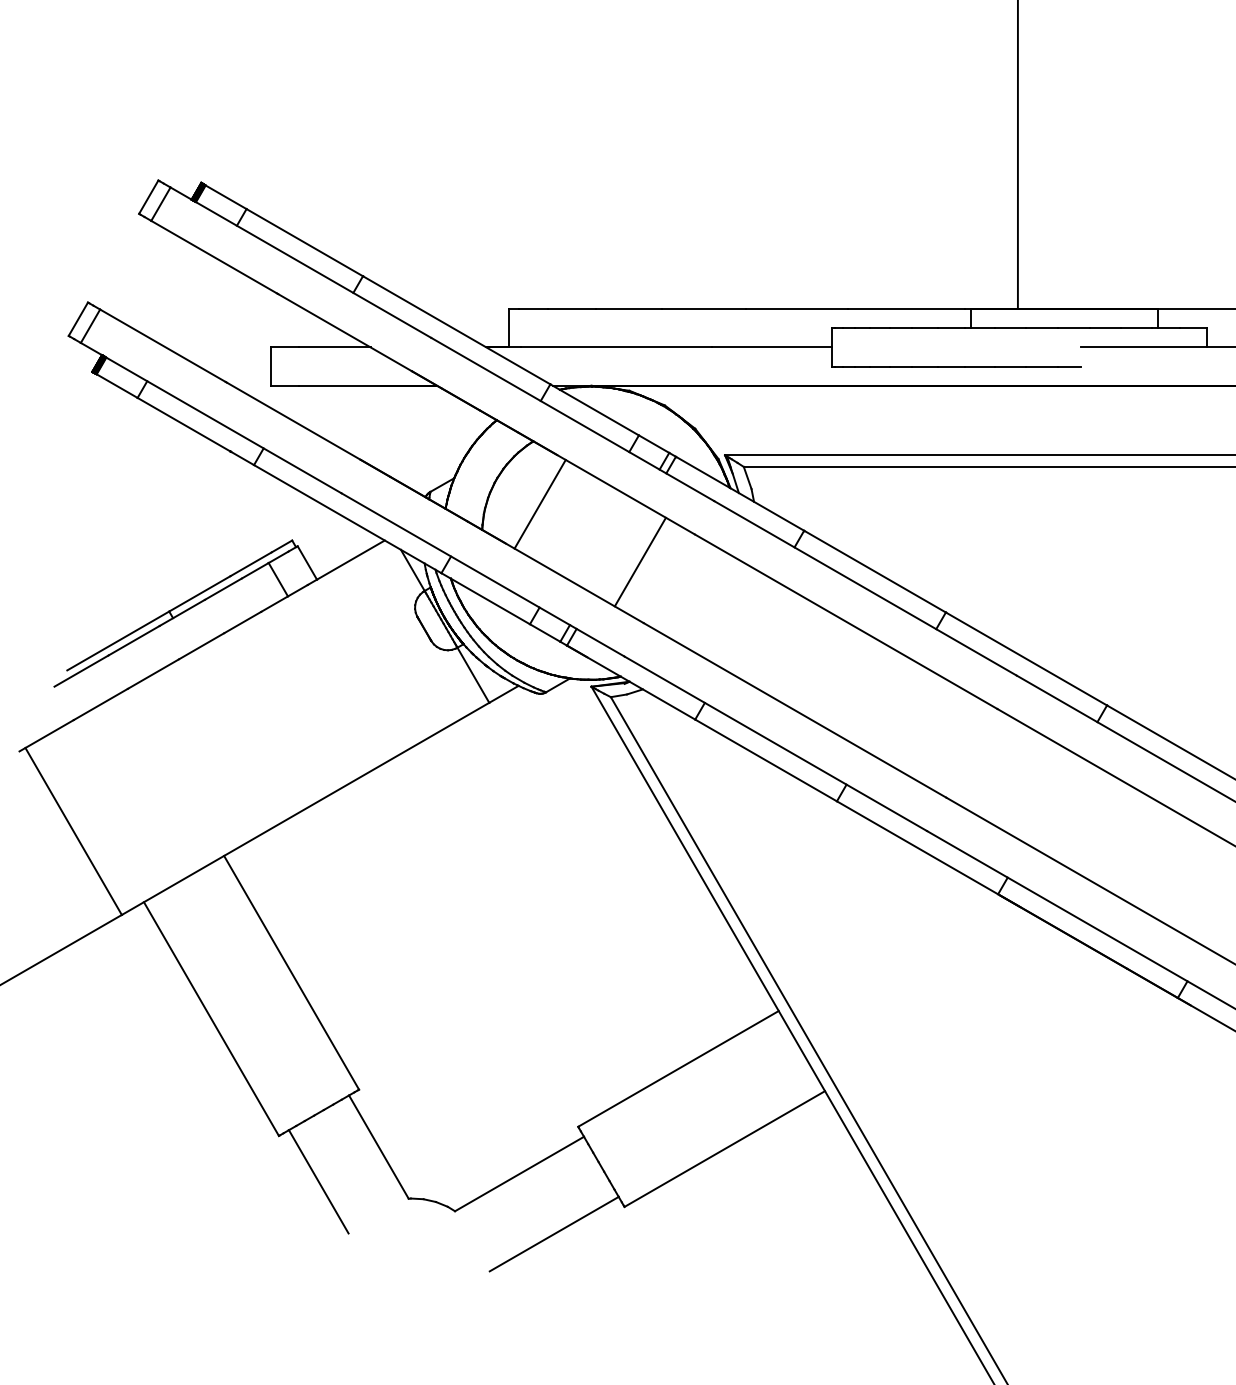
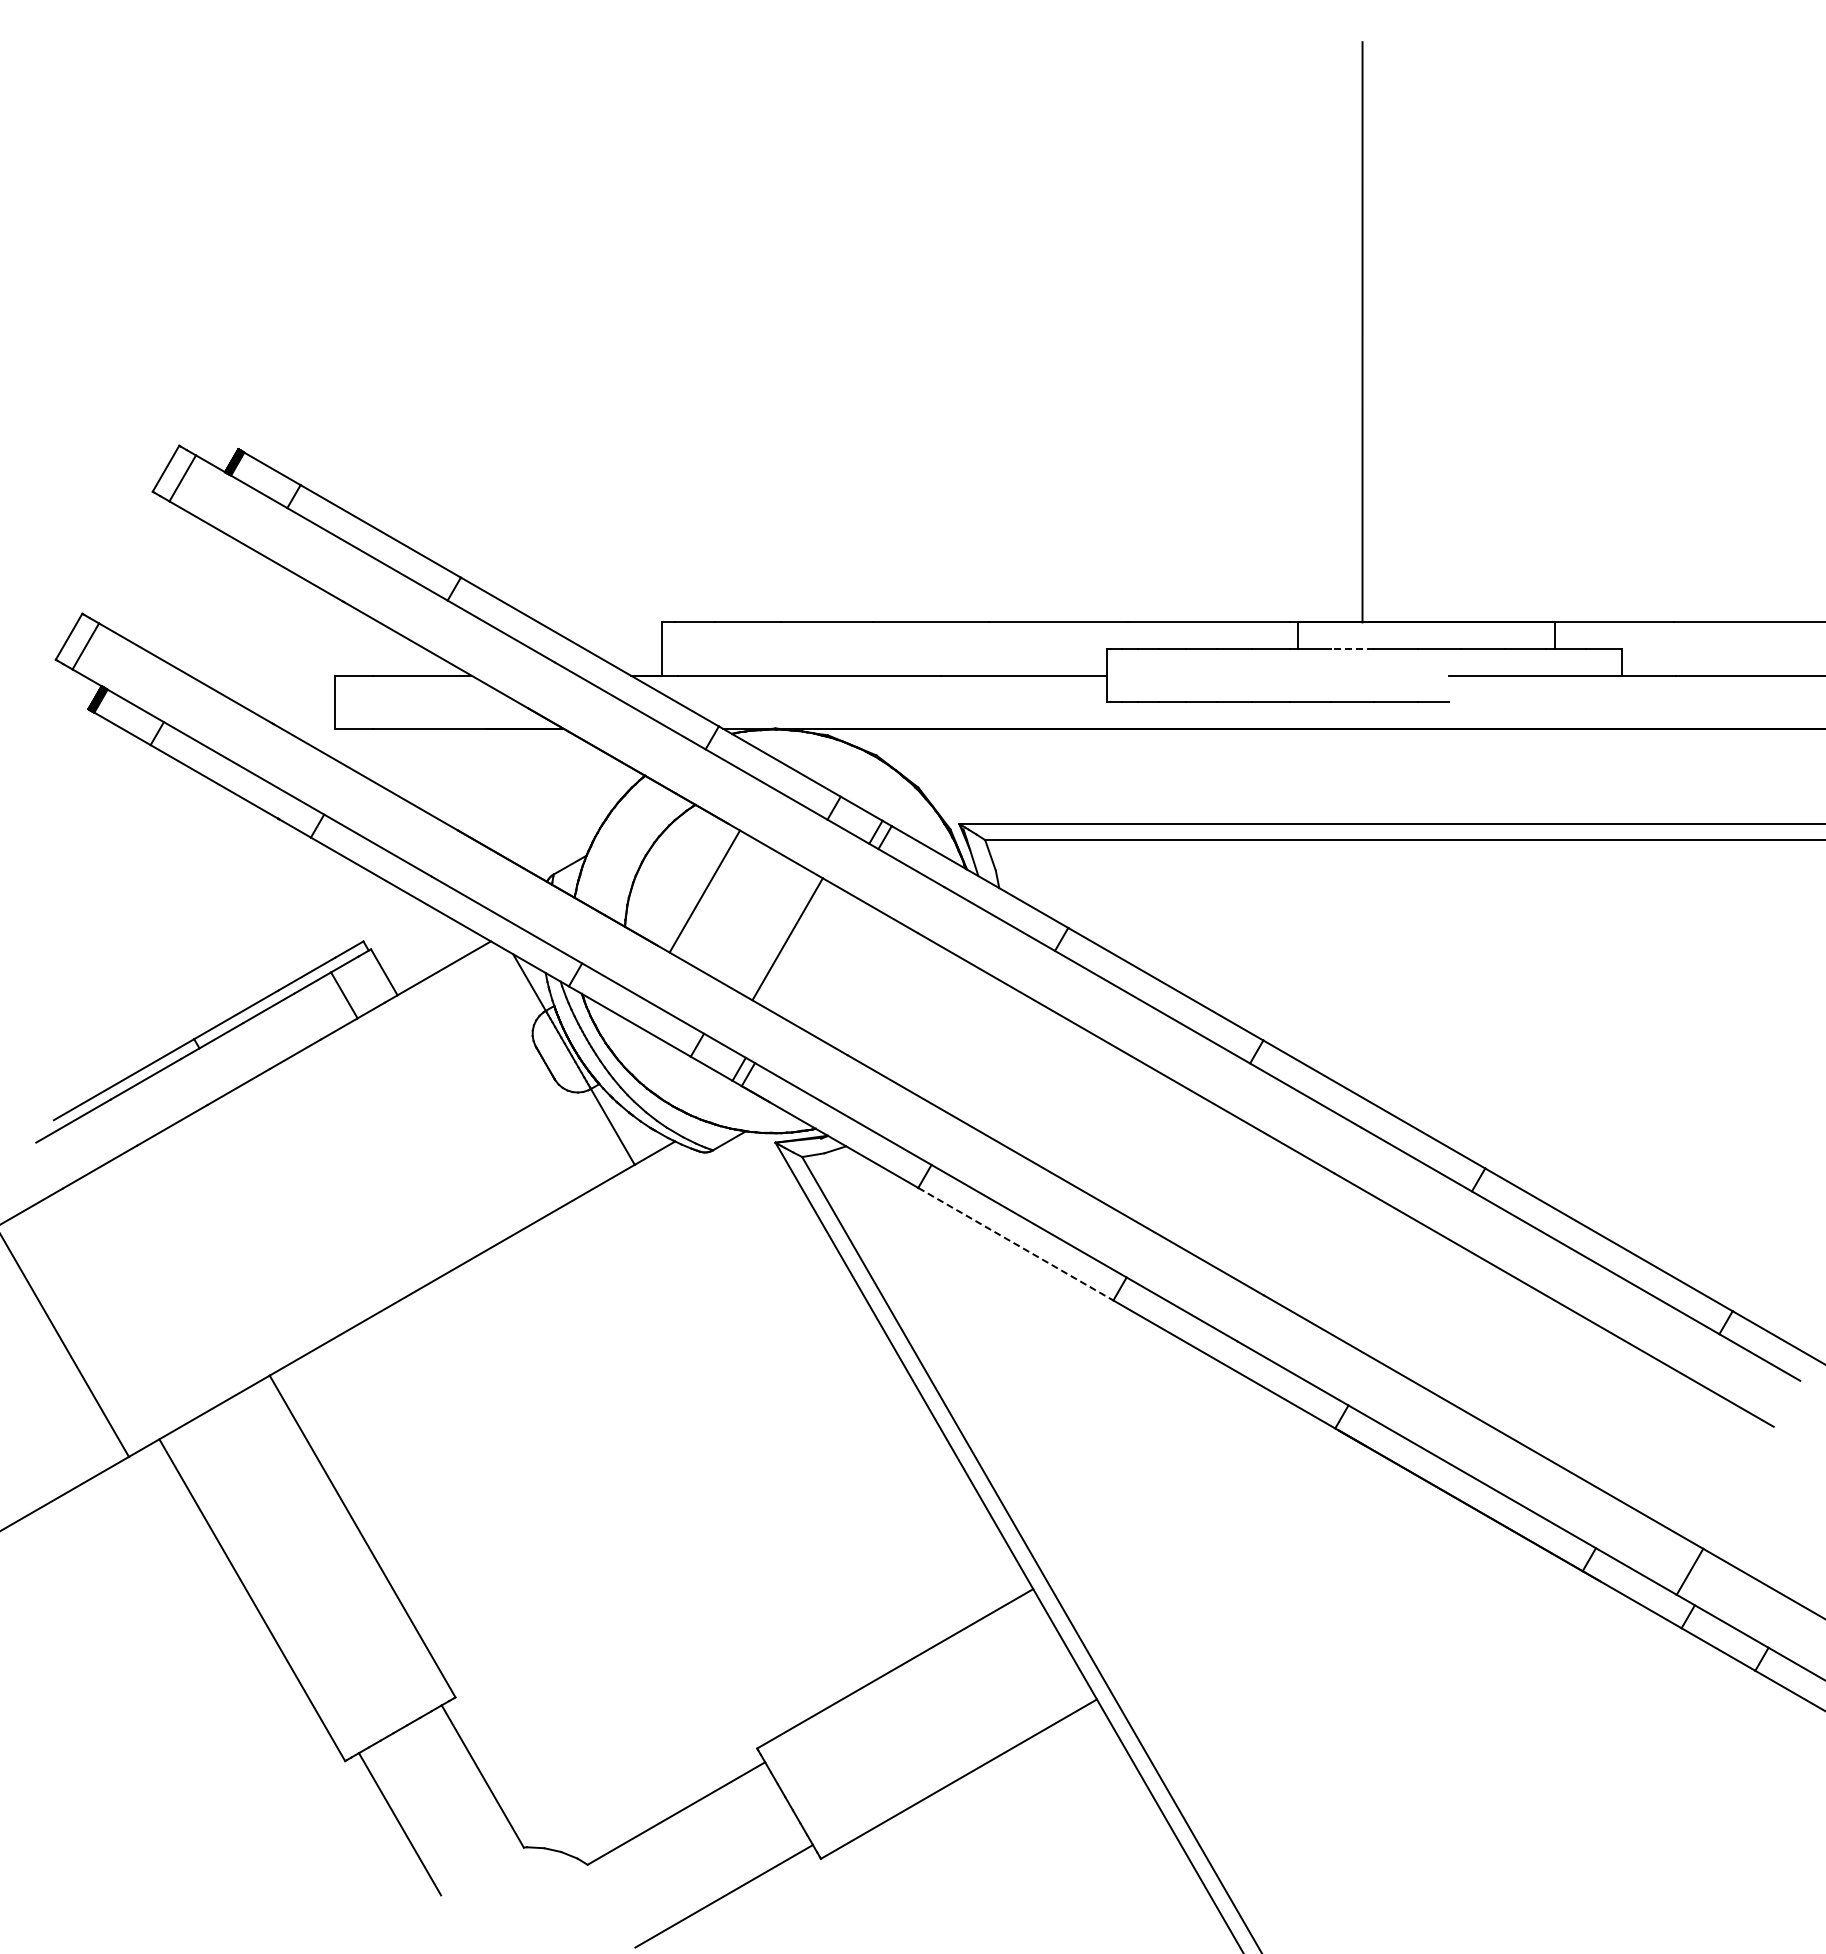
line: (1010, 328) -> (1352, 649), solid -> dashed
line: (640, 562) -> (787, 939), moved
line: (765, 760) -> (1015, 1244), solid -> dashed

